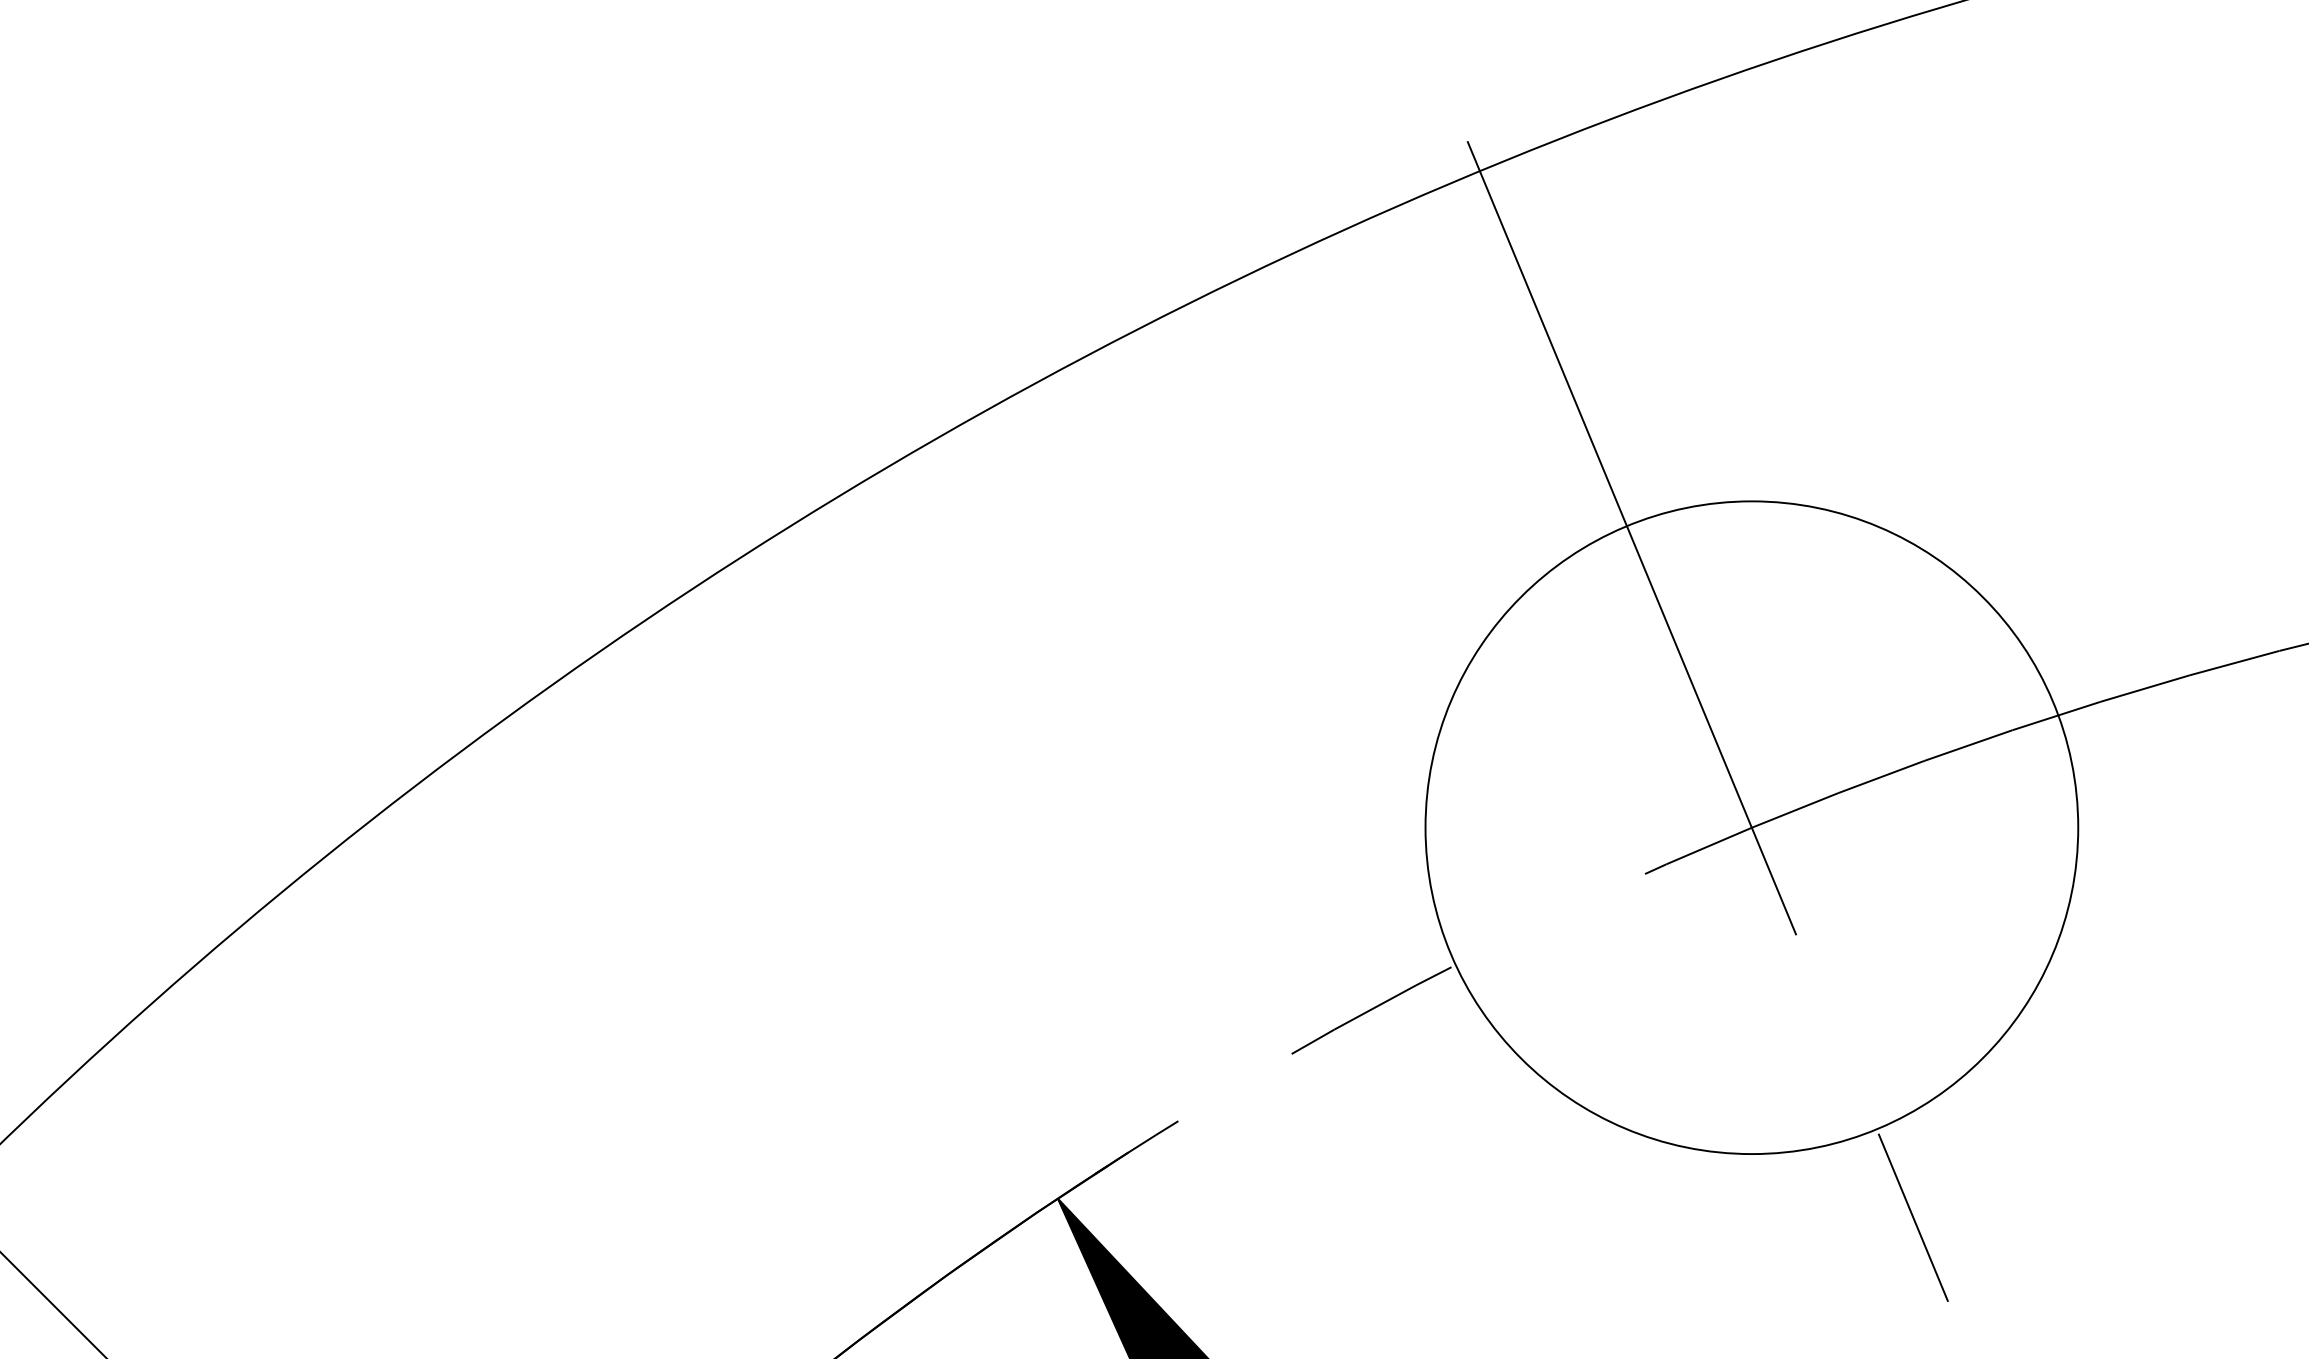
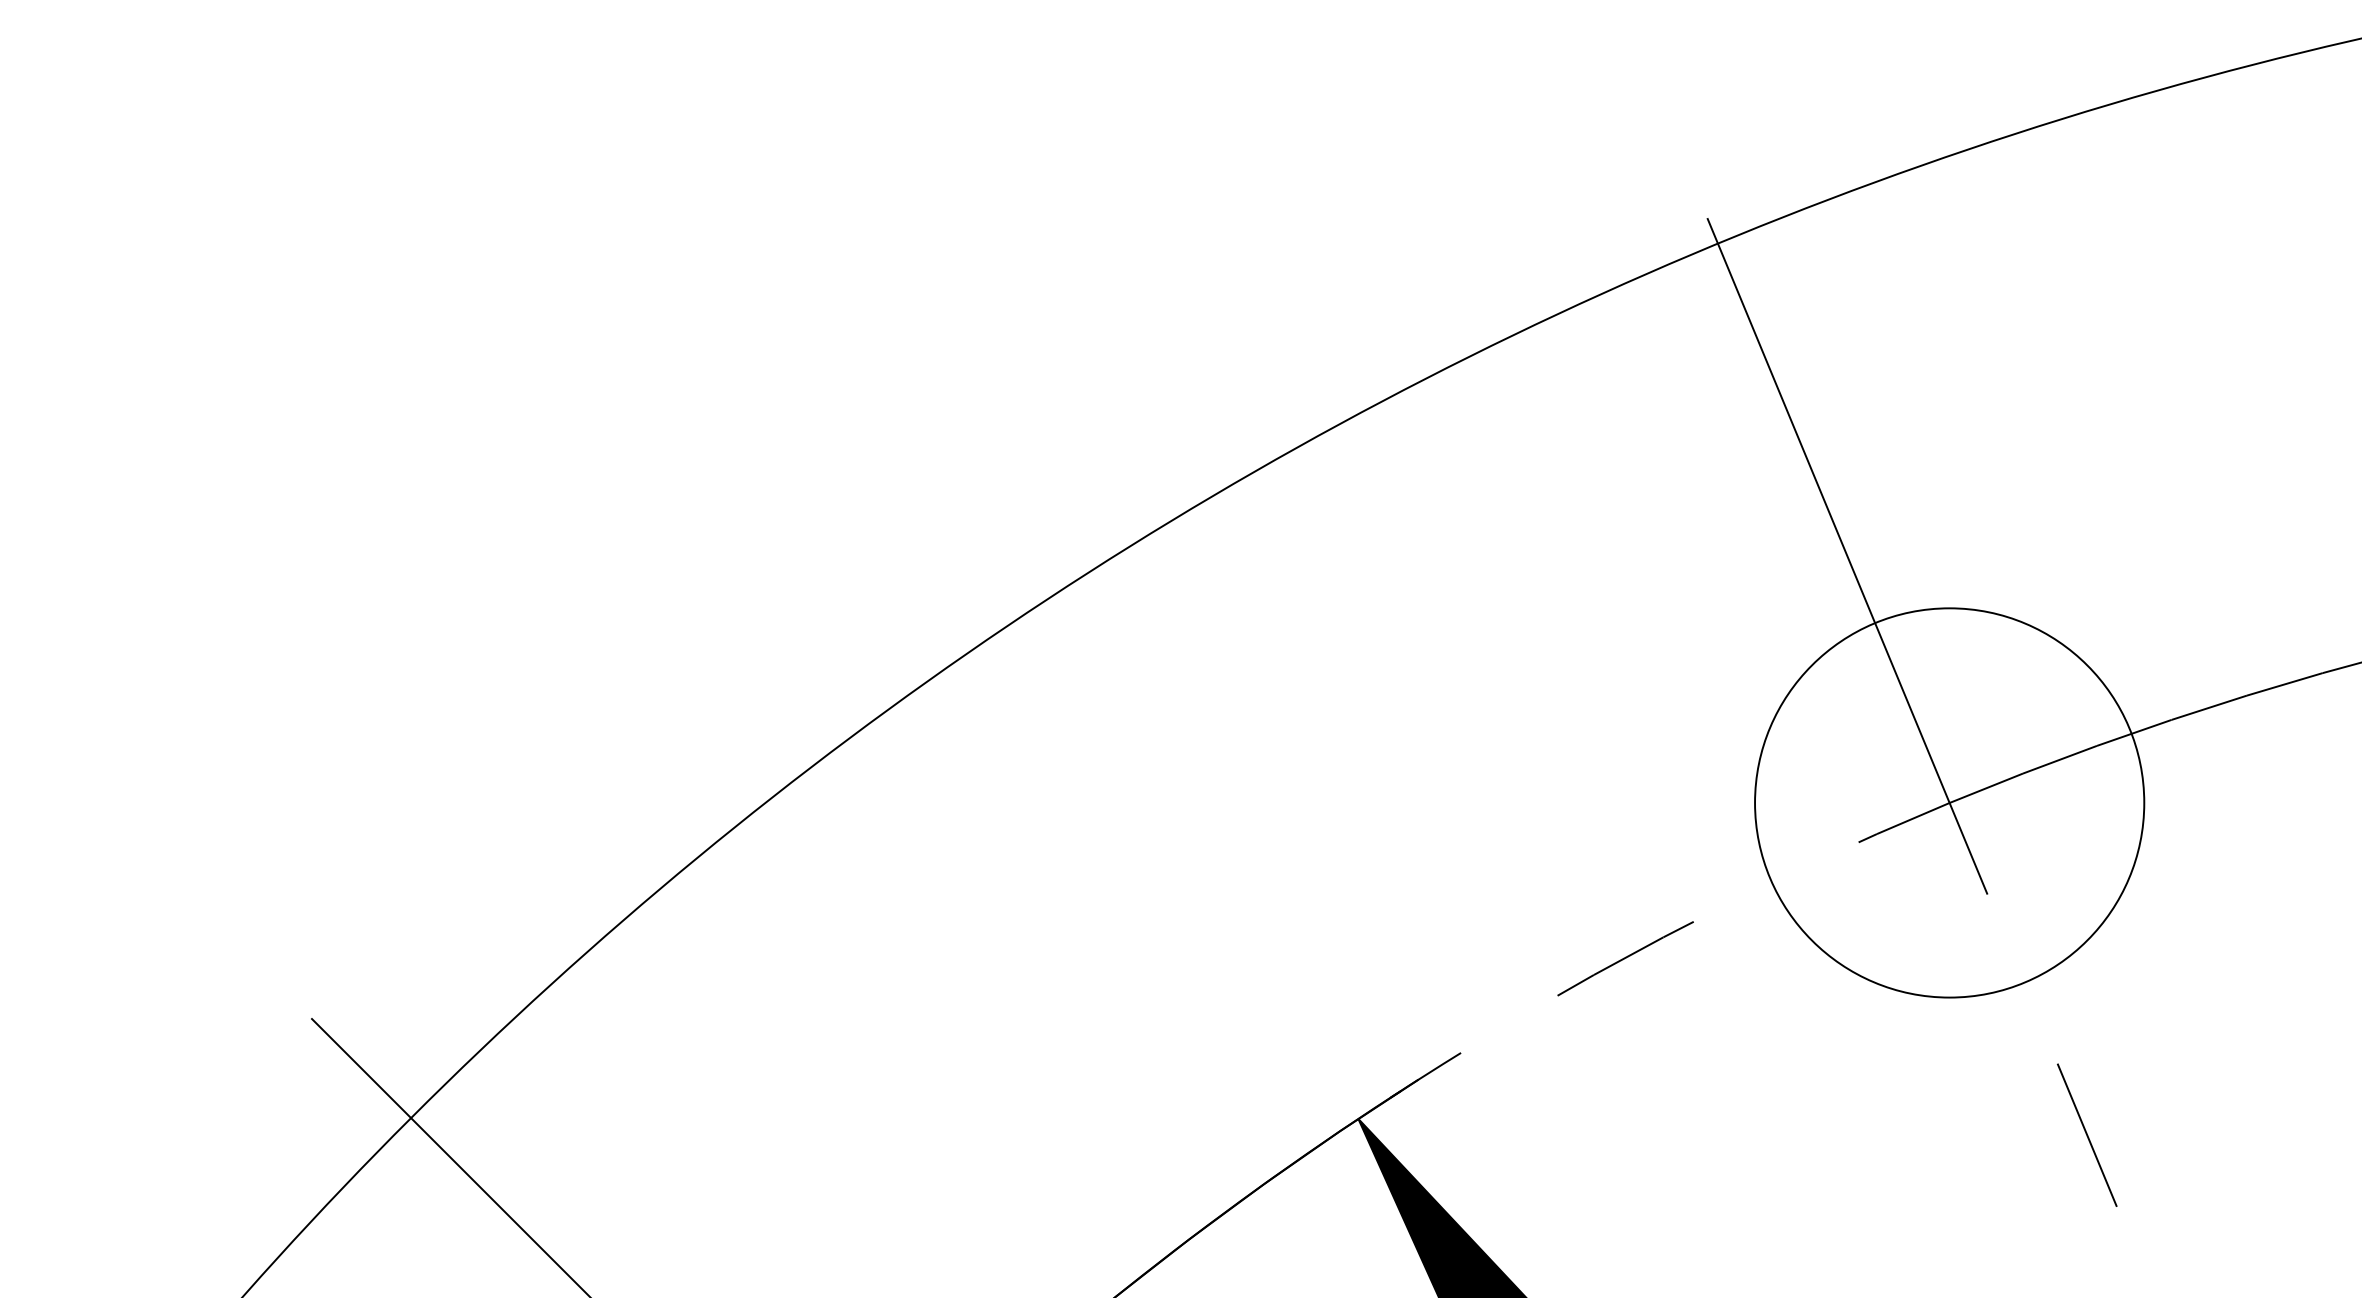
circle: (1751, 827) -> (1949, 802), size x0.7

